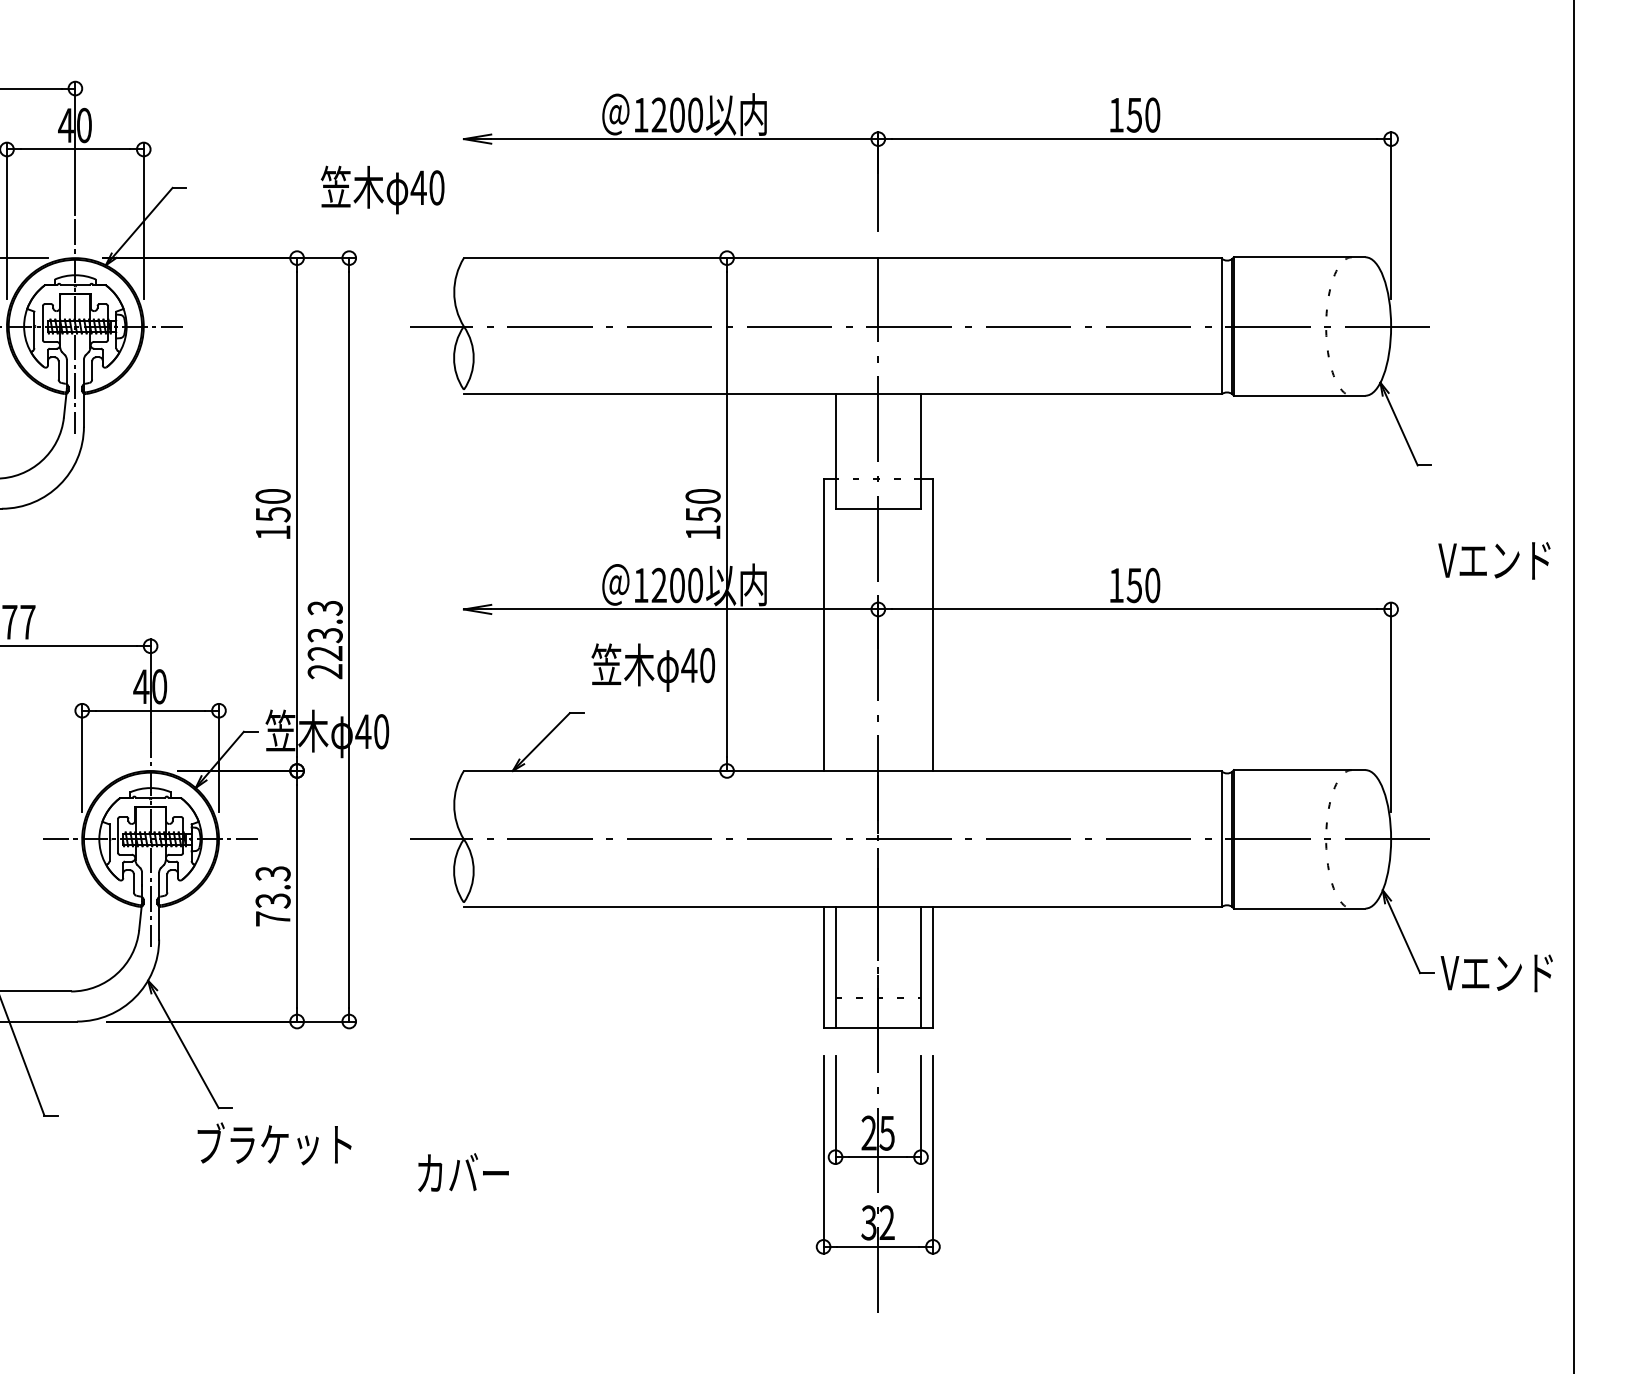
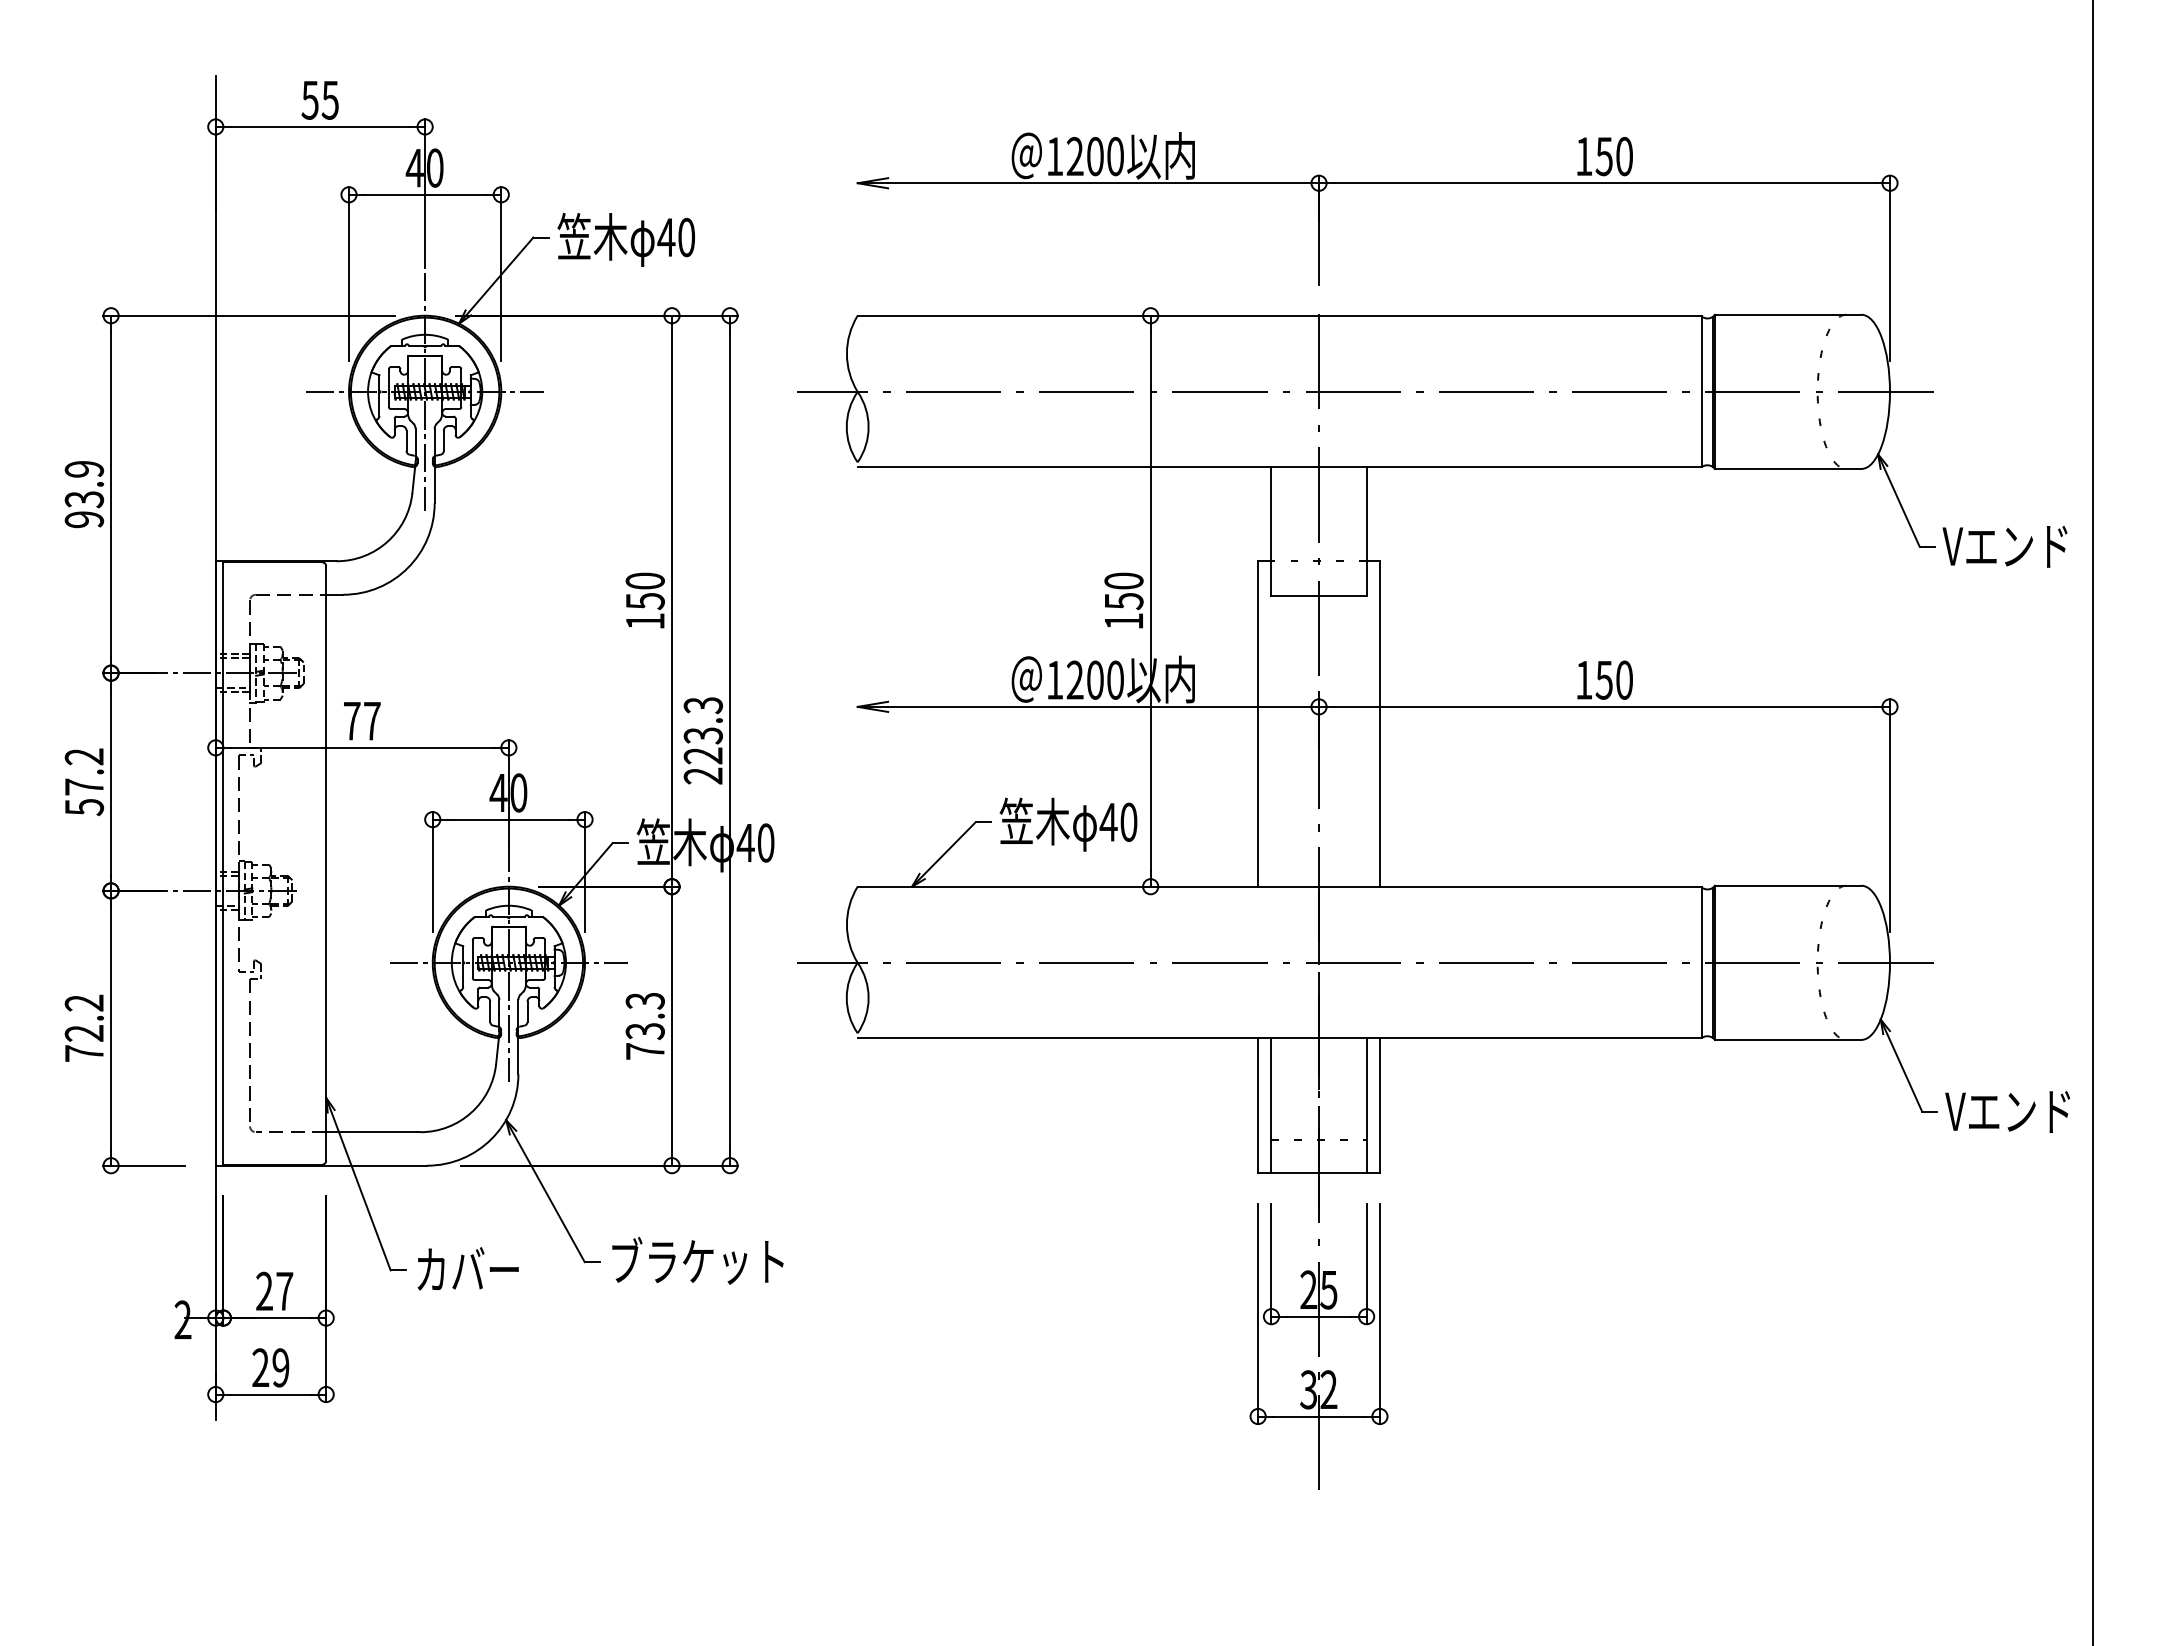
text: (381, 189) -> (625, 239), moved
text: (1493, 560) -> (2004, 546), moved
text: (653, 667) -> (1068, 824), moved
text: (274, 1143) -> (697, 1260), moved
text: (462, 1172) -> (467, 1268), moved

